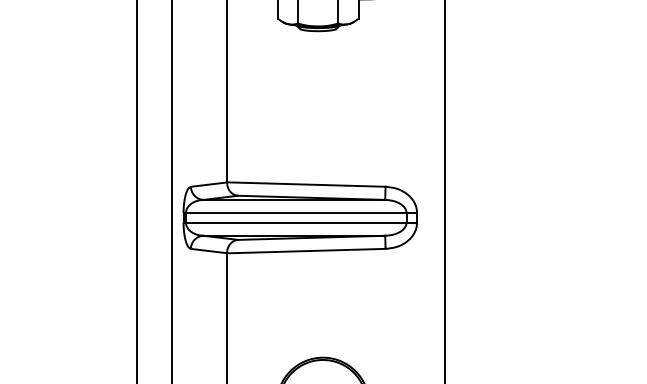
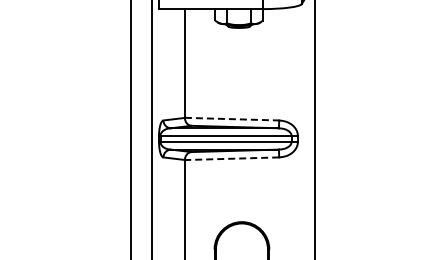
line: (307, 185) -> (232, 119), solid -> dashed
line: (305, 250) -> (231, 158), solid -> dashed

